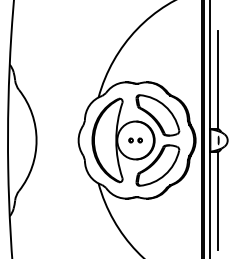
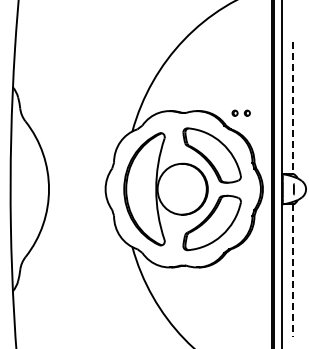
line: (218, 80) -> (293, 108), solid -> dashed
part: (135, 139) -> (240, 112), moved
line: (218, 201) -> (293, 271), solid -> dashed

